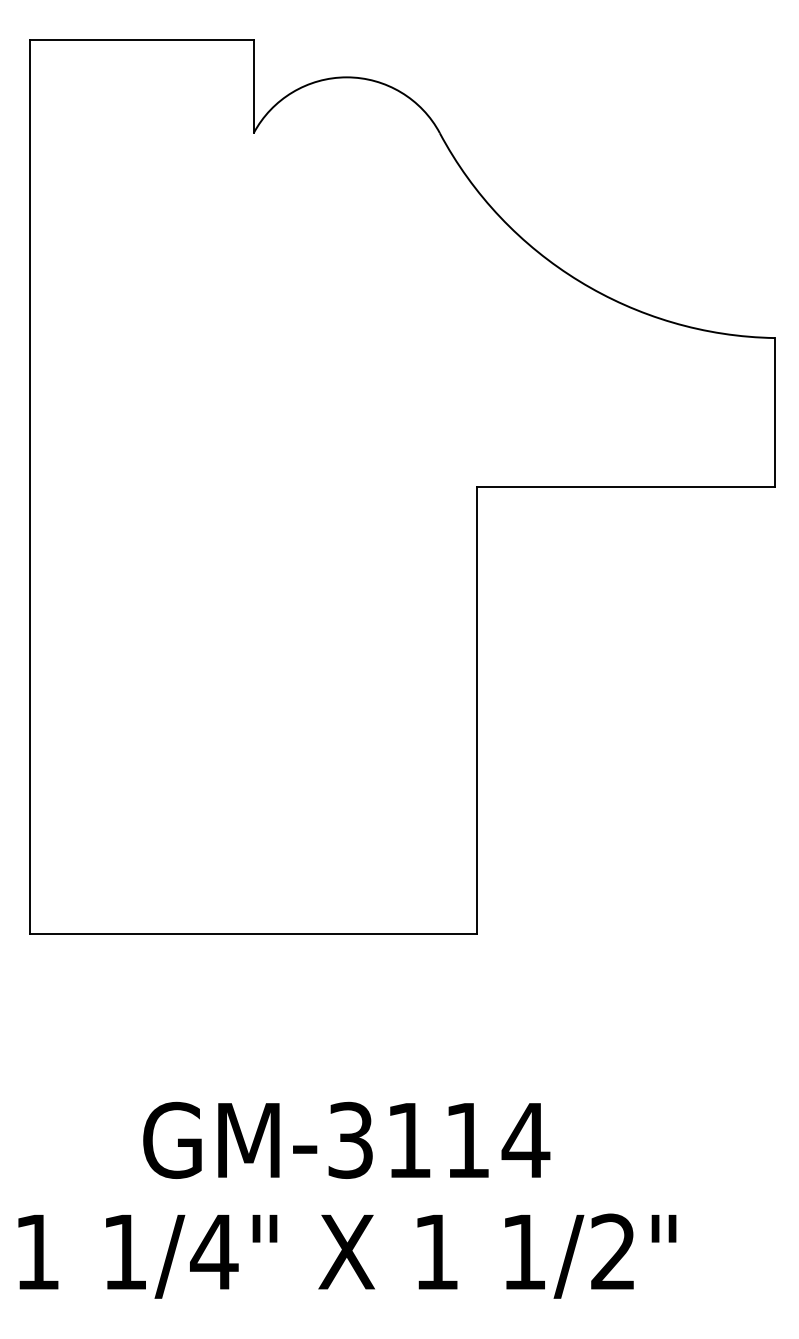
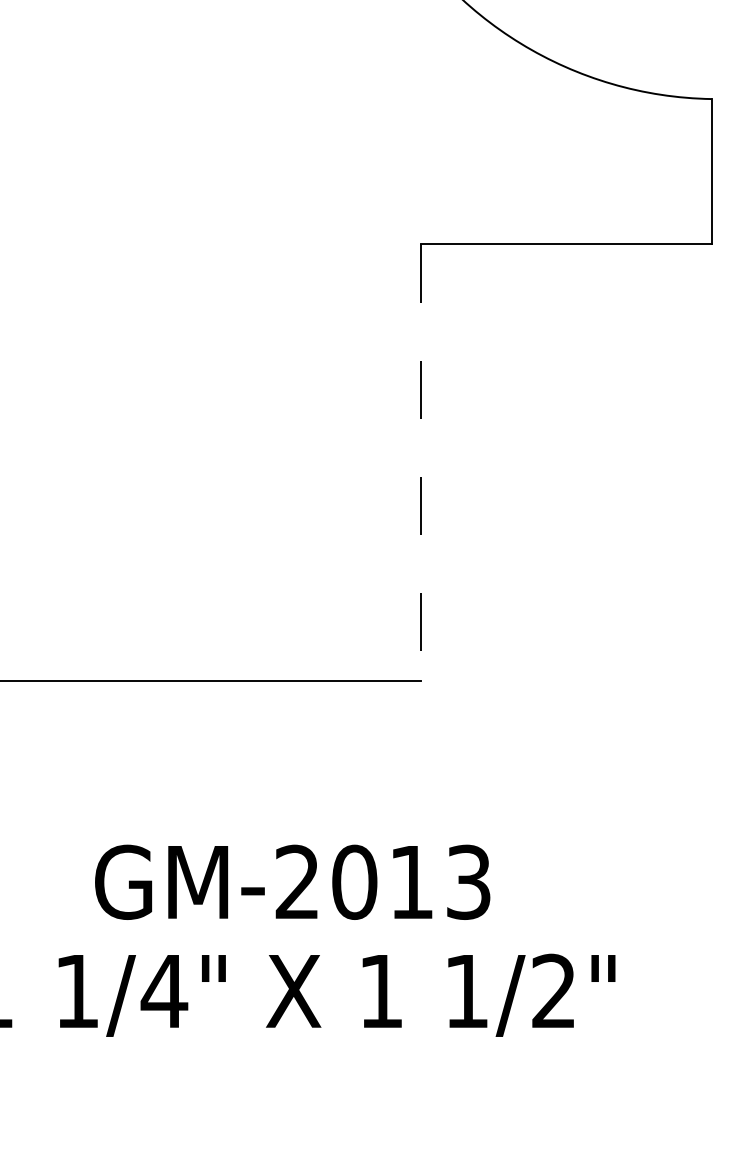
line: (477, 710) -> (421, 462), solid -> dashed
text: (439, 1139) -> (384, 881), GM-3114 -> GM-2013

